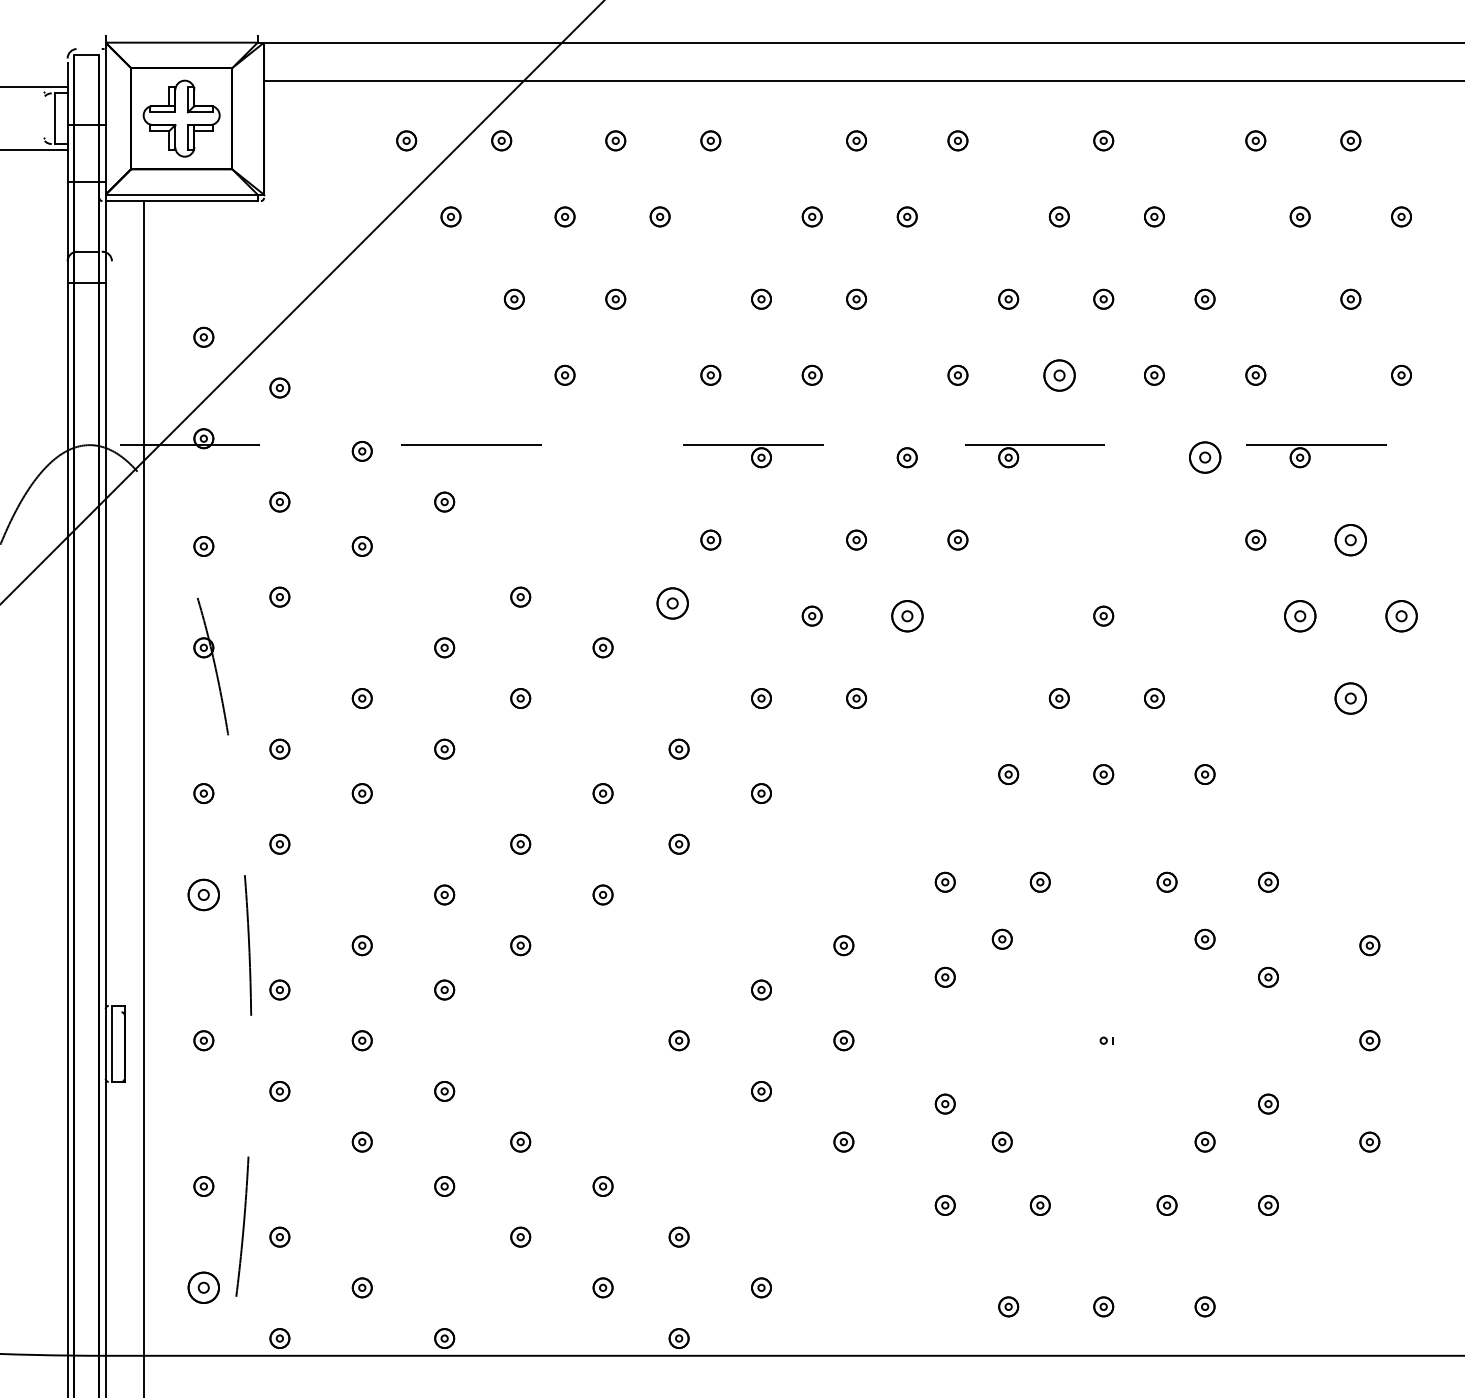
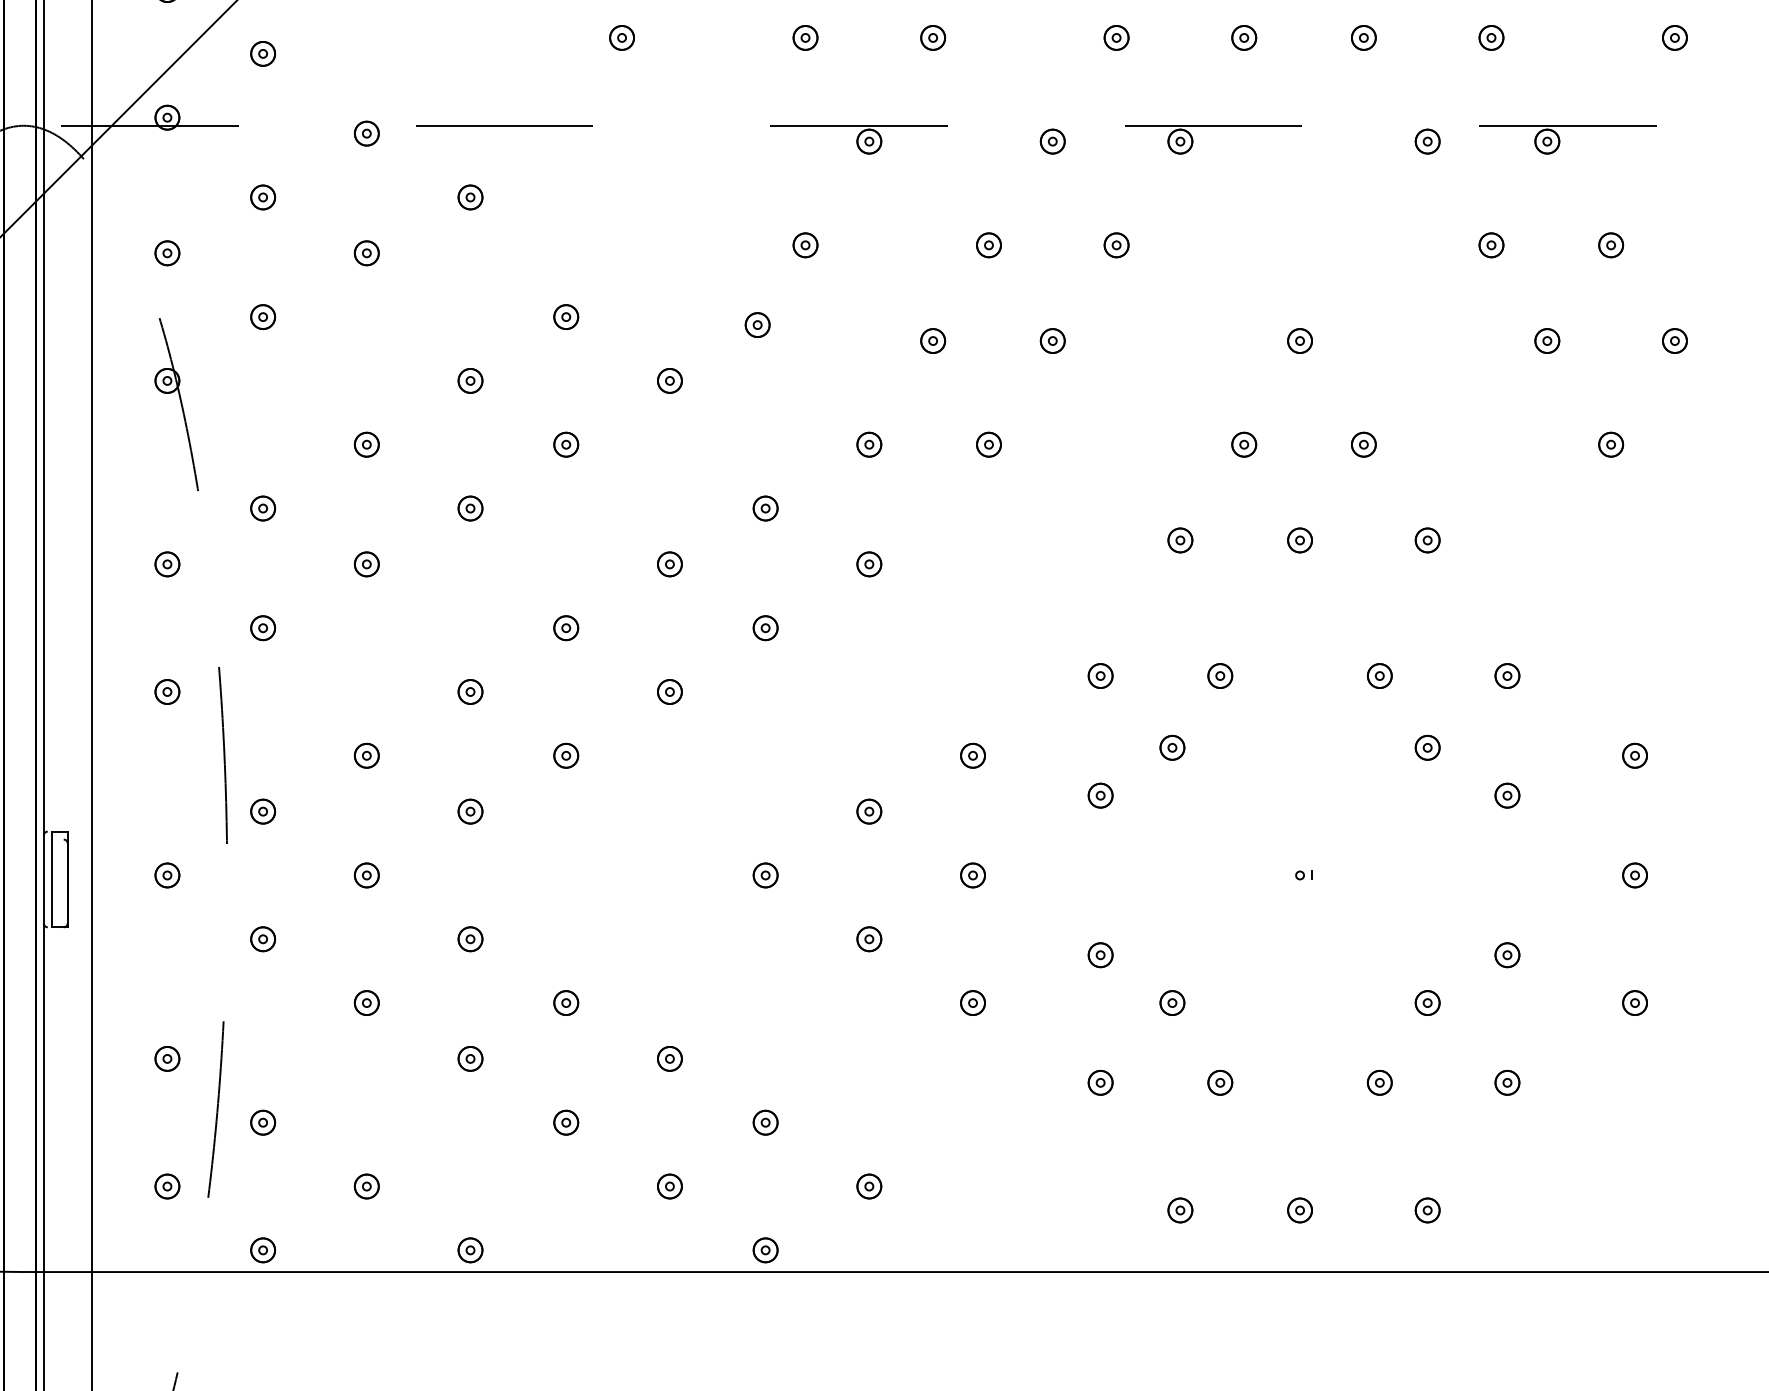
part: (1058, 374) -> (1243, 36), size x0.62
part: (1204, 457) -> (1426, 141), size x0.62
part: (1350, 539) -> (1610, 244), size x0.62
part: (672, 603) -> (757, 325), size x0.62
part: (906, 615) -> (1051, 340), size x0.62
part: (1299, 615) -> (1546, 340), size x0.62
part: (1401, 615) -> (1674, 340), size x0.62
part: (1350, 698) -> (1610, 444), size x0.62
part: (203, 894) -> (166, 691), size x0.62
part: (203, 1287) -> (166, 1186), size x0.62

